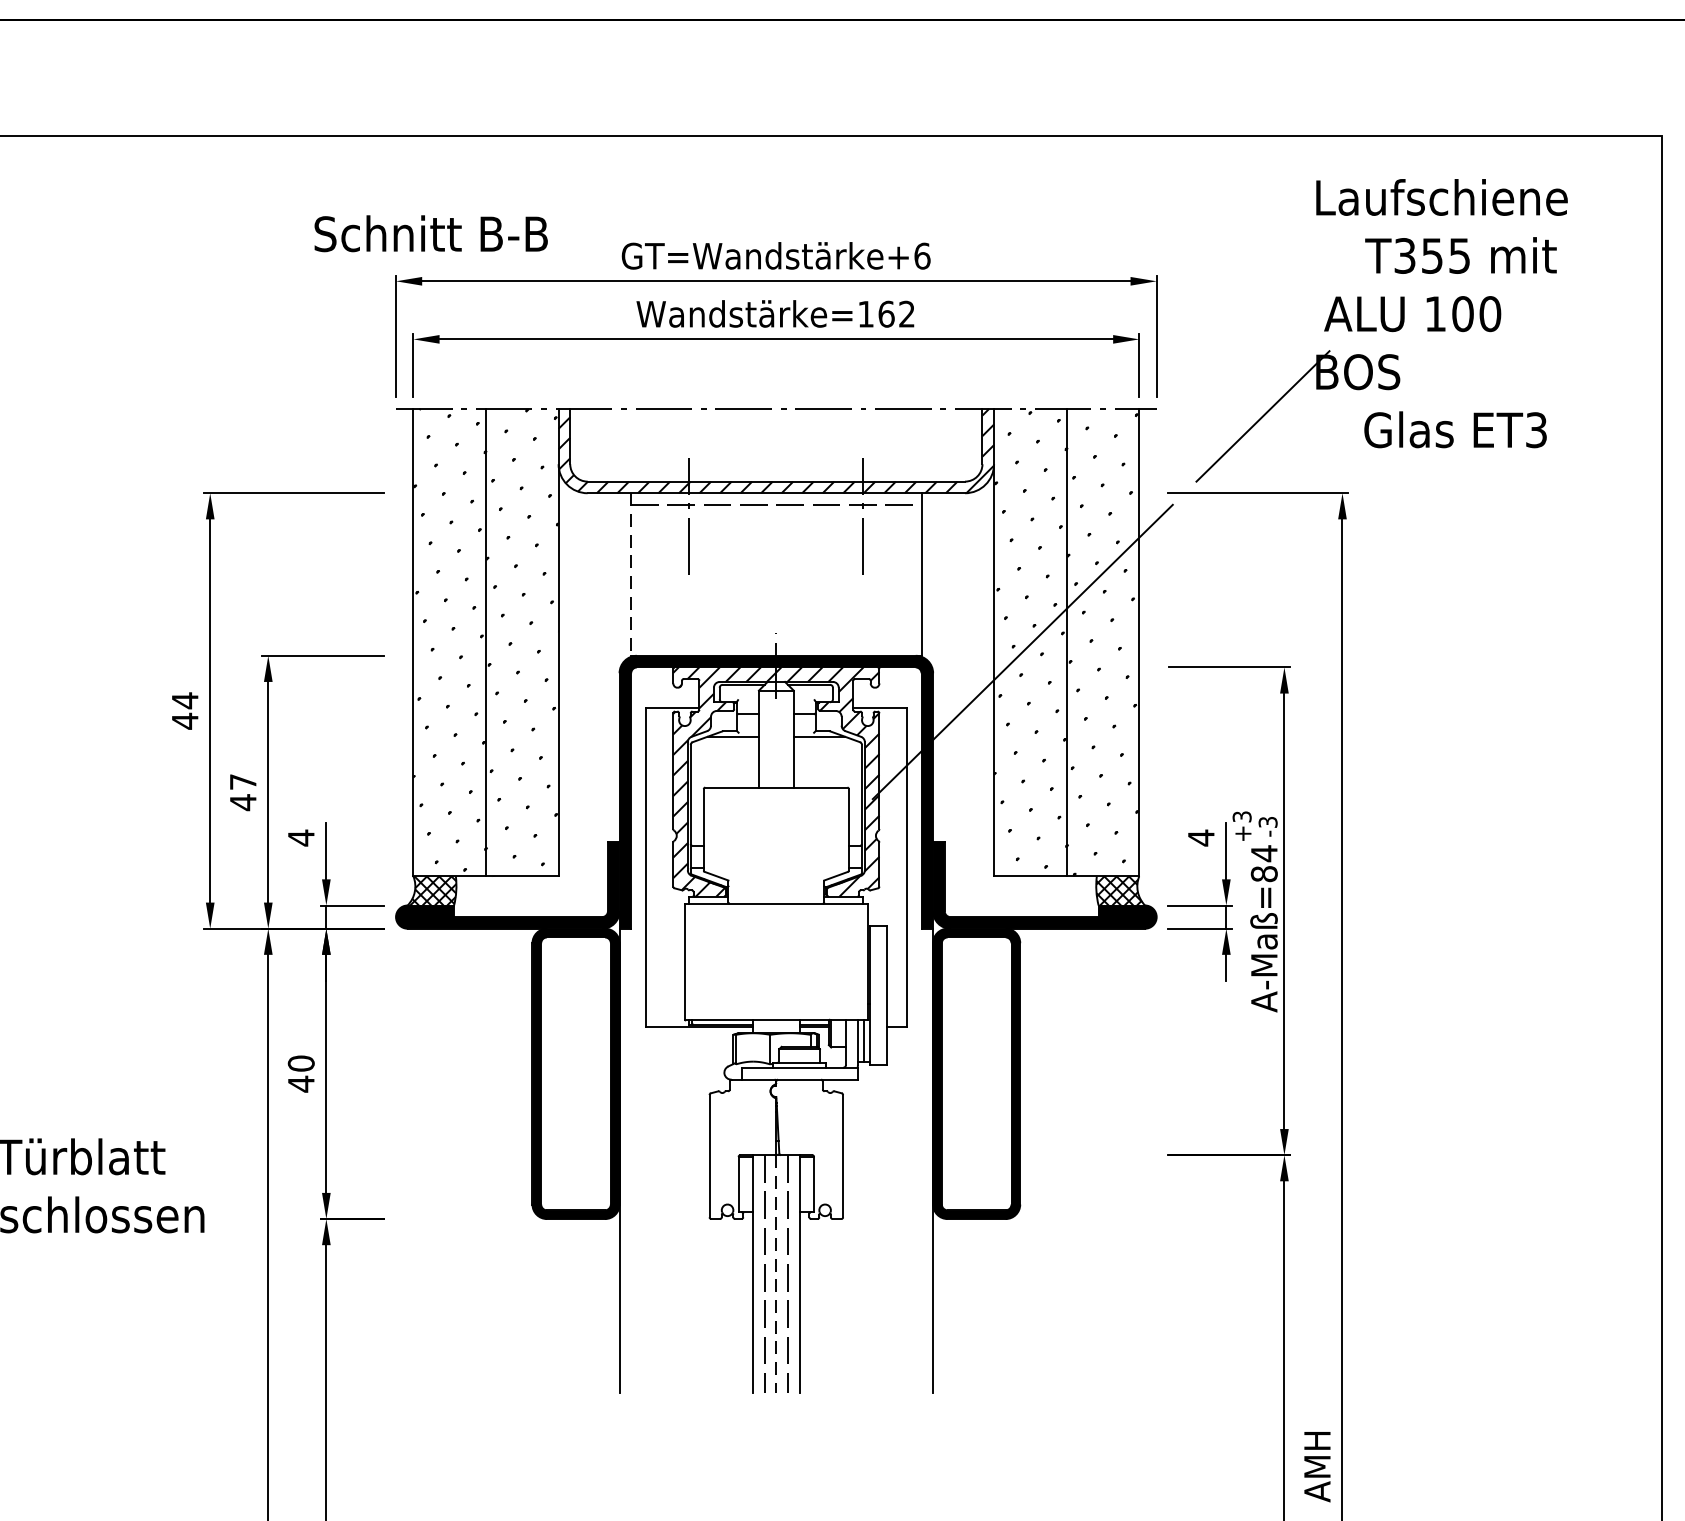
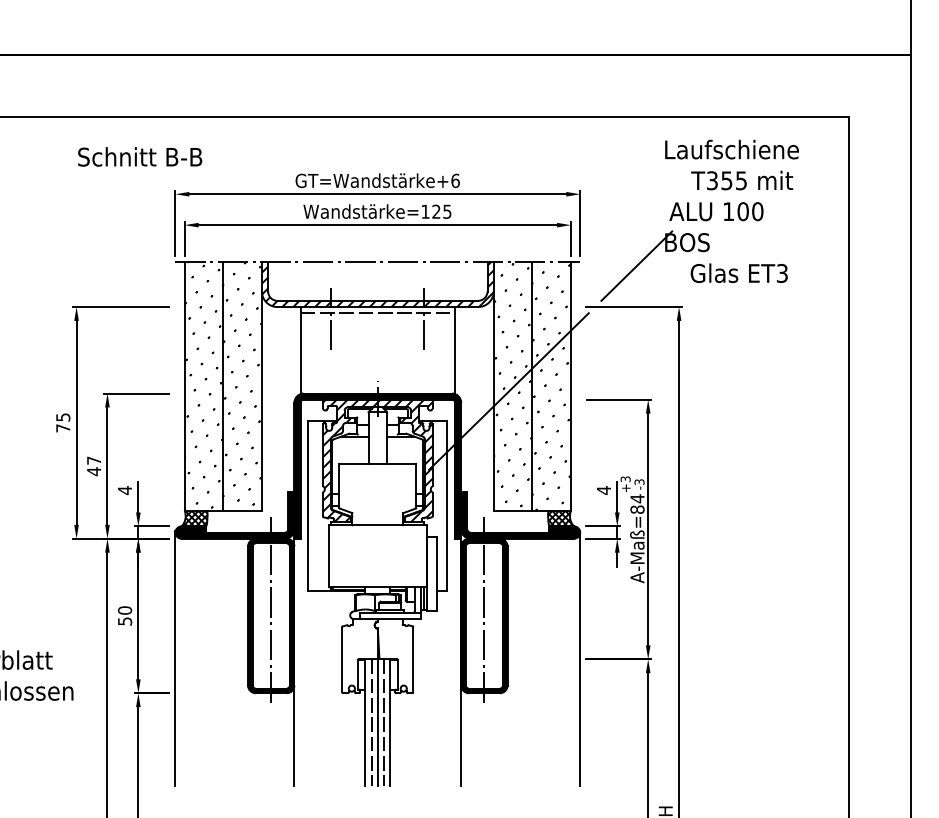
text: (431, 232) -> (140, 156), moved
text: (896, 313) -> (441, 211), Wandstärke=162 -> Wandstärke=125
line: (631, 574) -> (300, 350), dashed -> solid
text: (185, 710) -> (63, 422), 44 -> 75
line: (576, 1061) -> (271, 609), added
line: (976, 1061) -> (484, 609), added
text: (302, 1084) -> (125, 621), 40 -> 50
line: (396, 1153) -> (175, 658), added
line: (1157, 1153) -> (580, 658), added
line: (775, 1275) -> (377, 723), dashed -> solid

